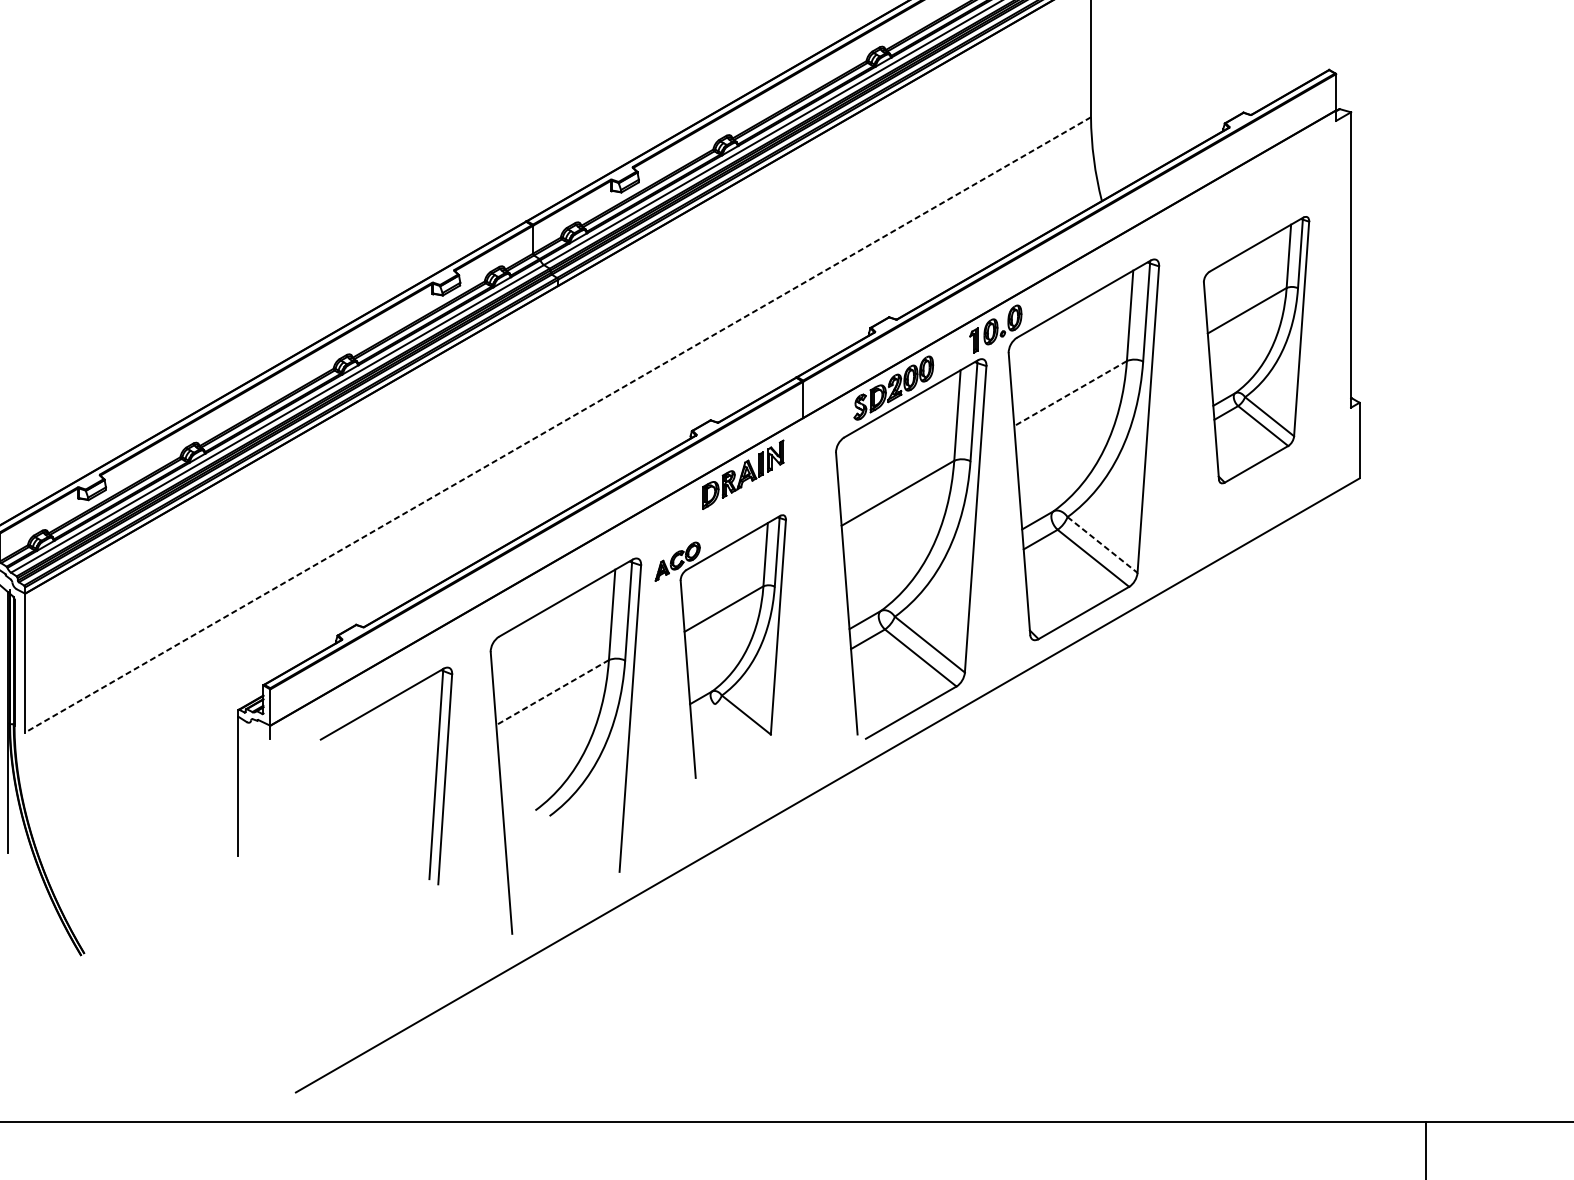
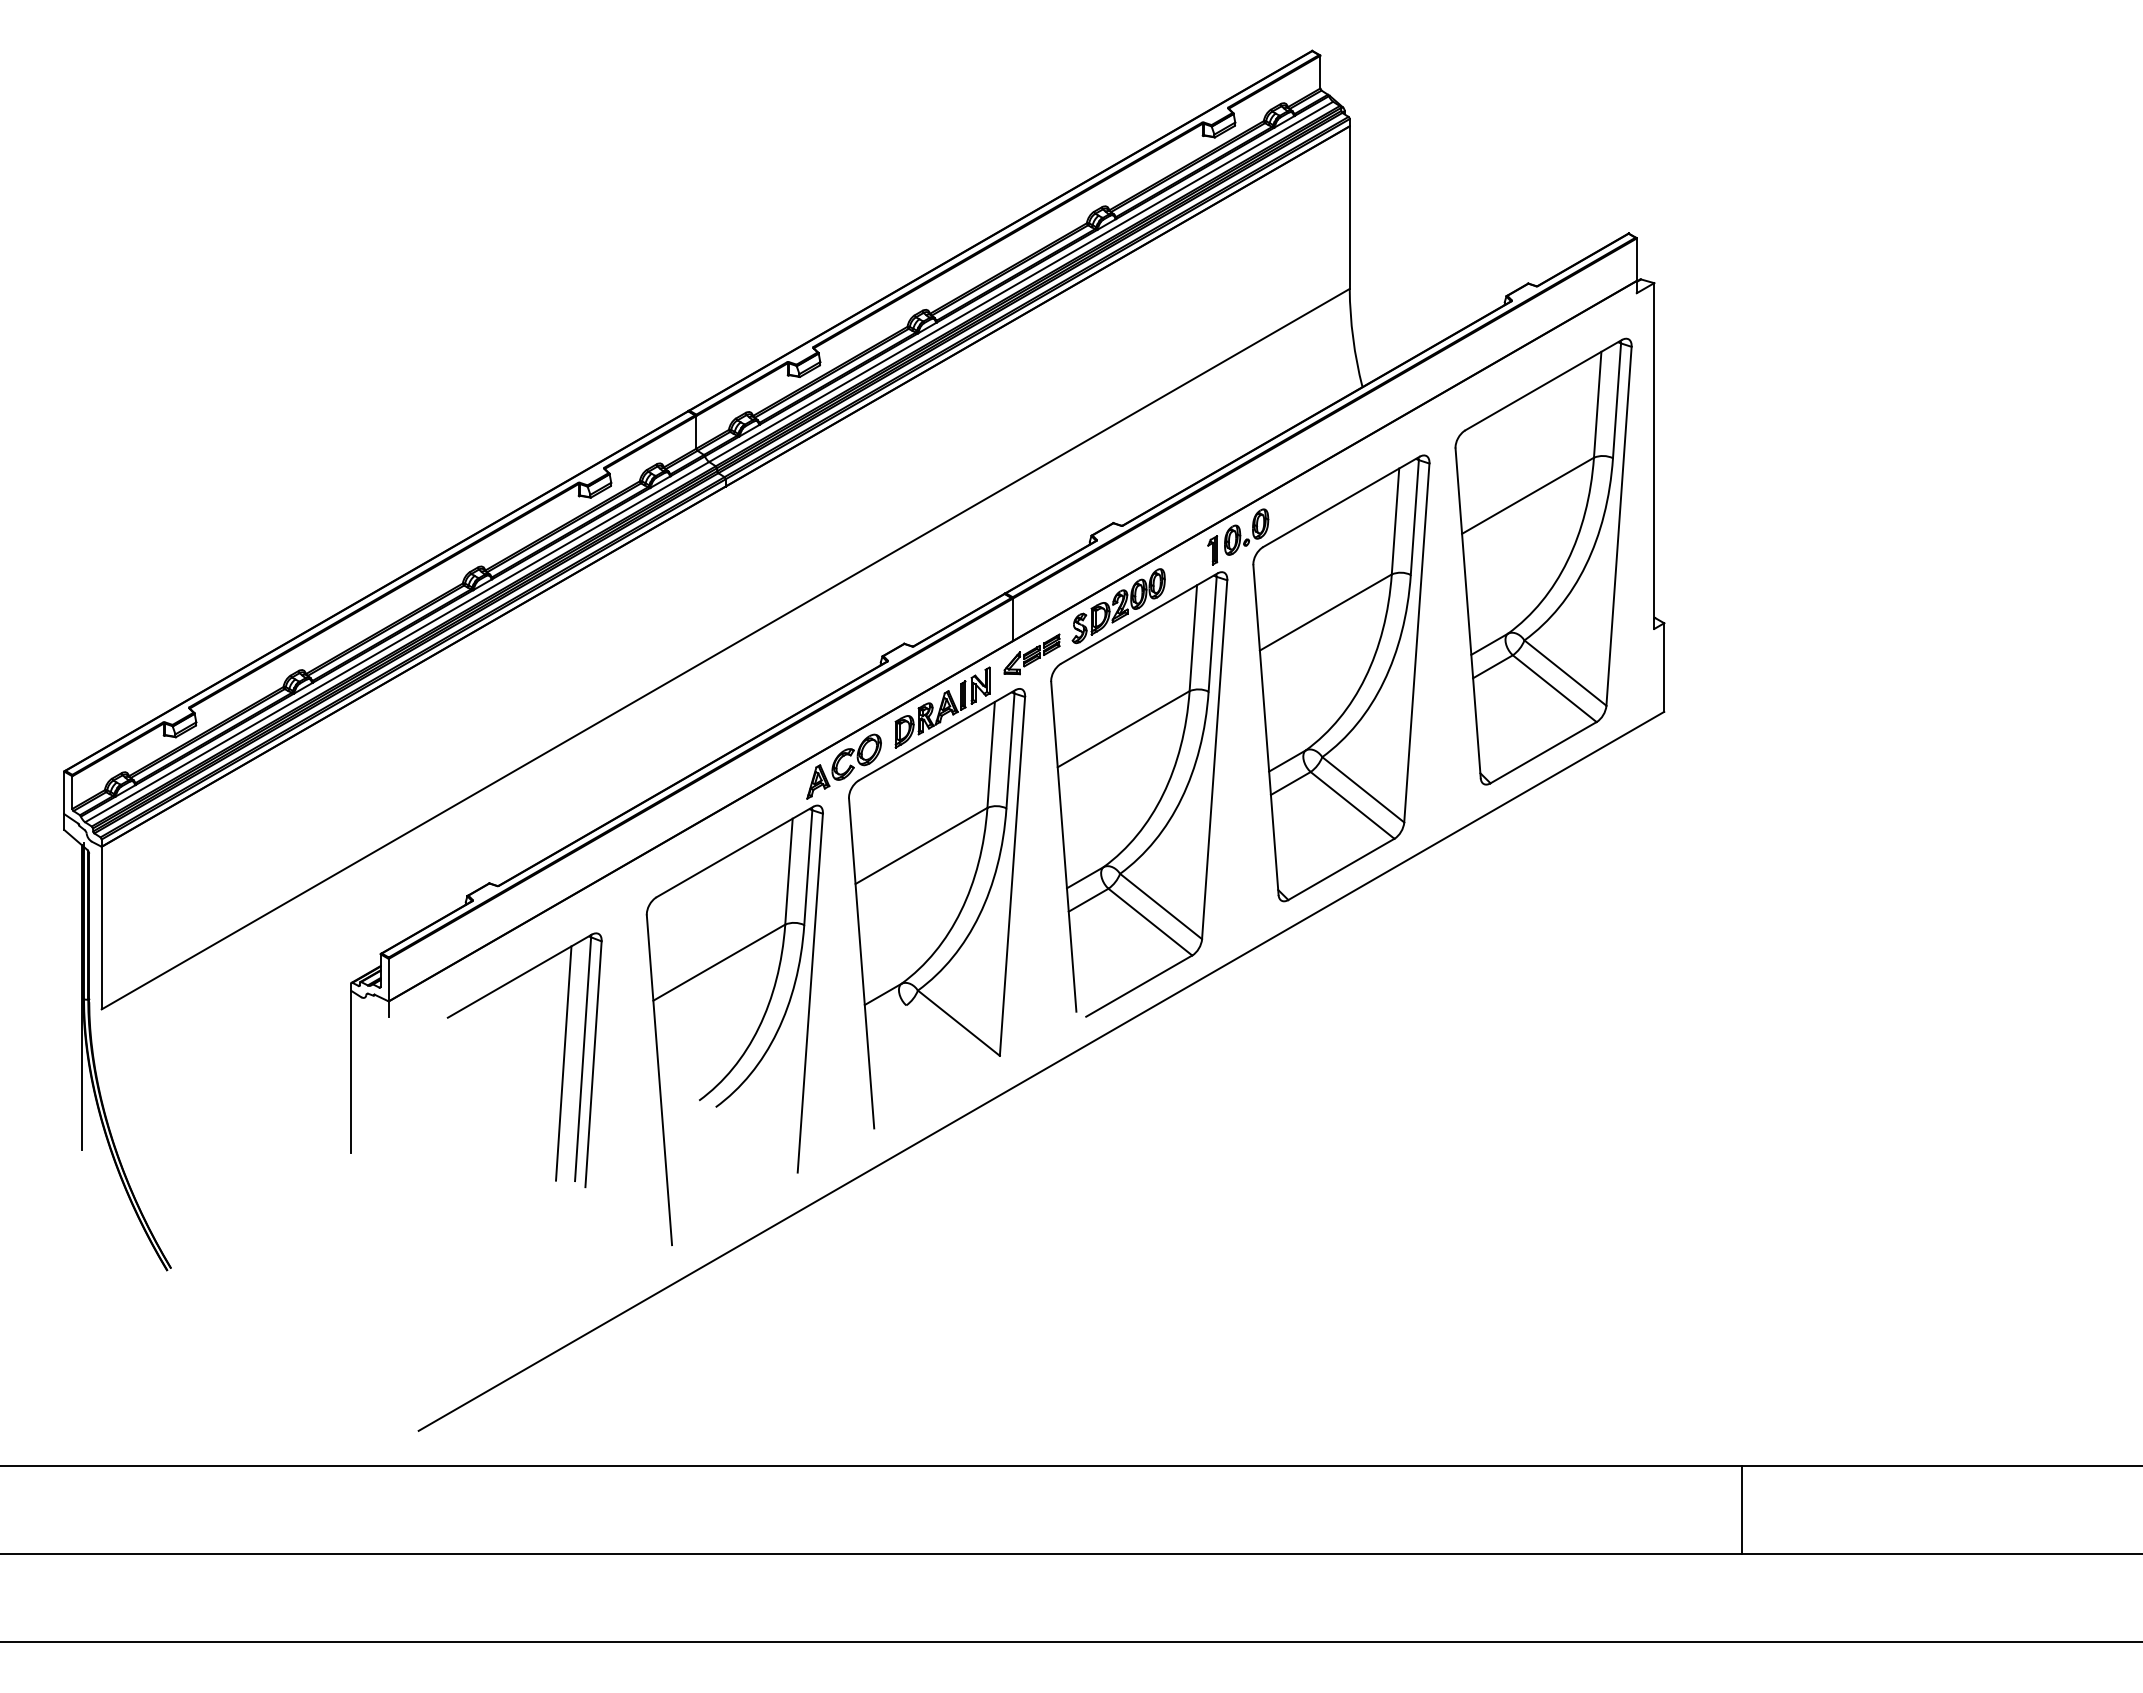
part: (1256, 350) -> (1543, 561), size x1.43
line: (1070, 393) -> (1325, 612), dashed -> solid
line: (557, 425) -> (725, 649), dashed -> solid
part: (819, 429) -> (1031, 654), added
line: (1102, 545) -> (1363, 790), dashed -> solid
part: (721, 646) -> (916, 908), size x1.43
line: (551, 692) -> (718, 962), dashed -> solid
line: (419, 778) -> (563, 1063), added

